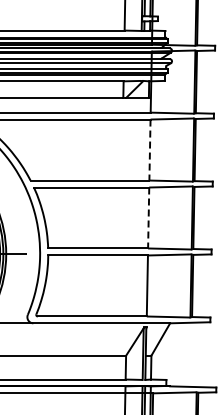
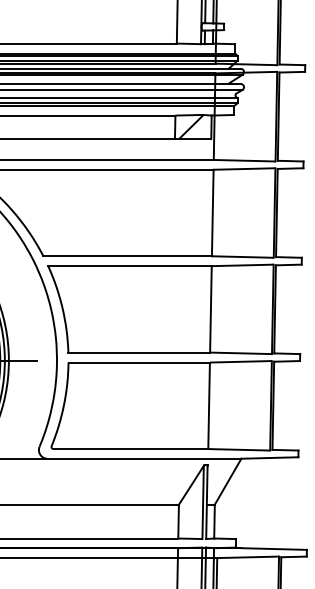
line: (149, 150) -> (212, 213), dashed -> solid
line: (148, 218) -> (210, 310), dashed -> solid

